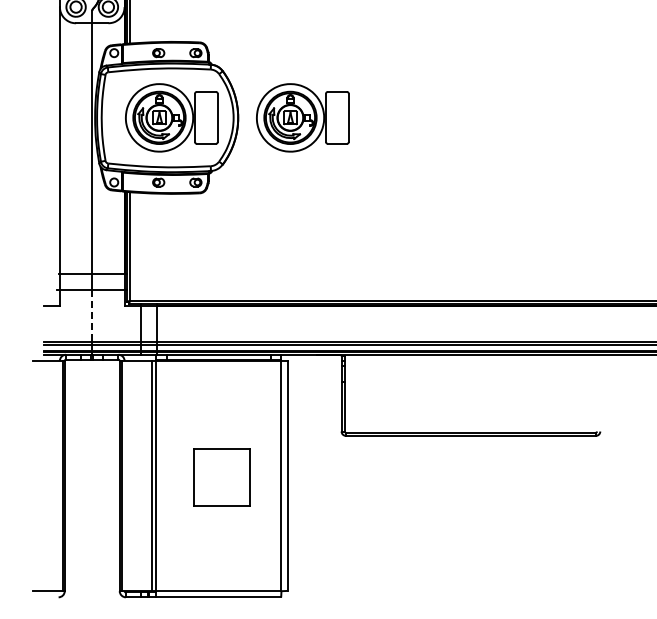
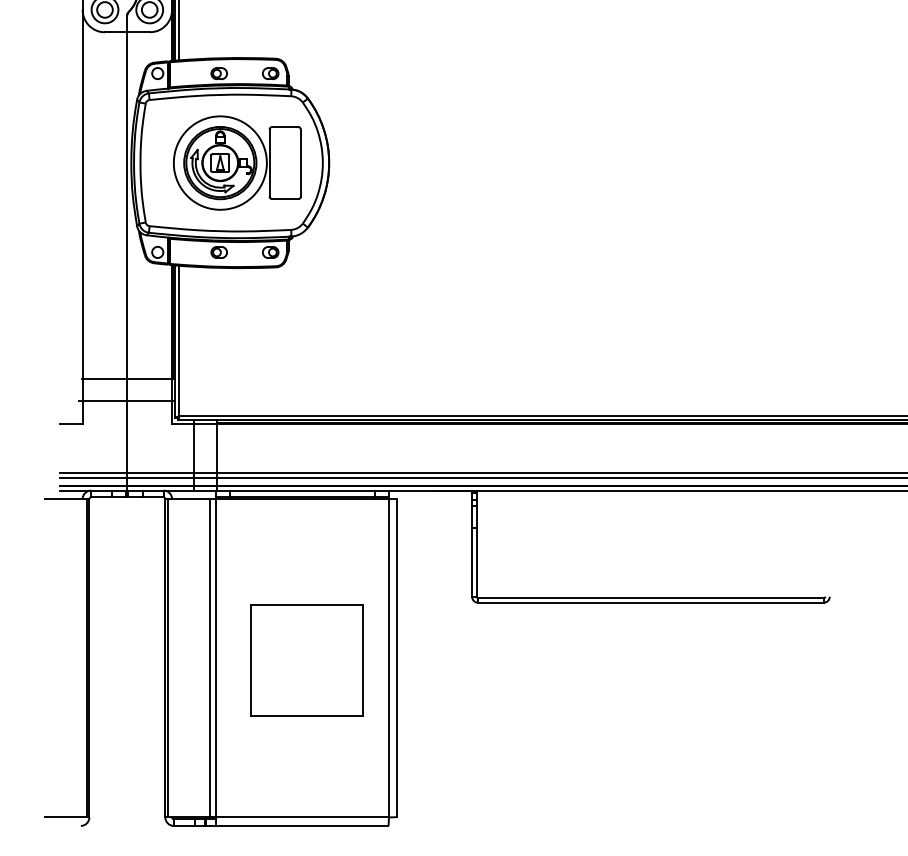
part: (302, 117) -> (418, 162), removed
line: (92, 316) -> (127, 437), dashed -> solid
part: (221, 477) -> (306, 660), size x1.43

